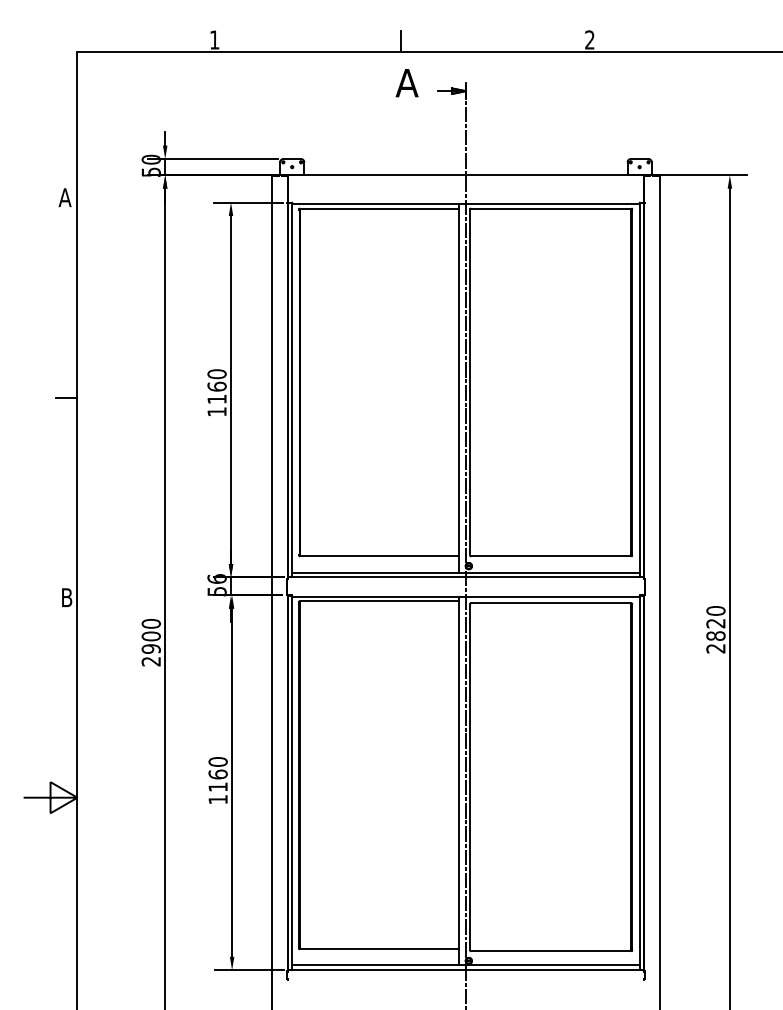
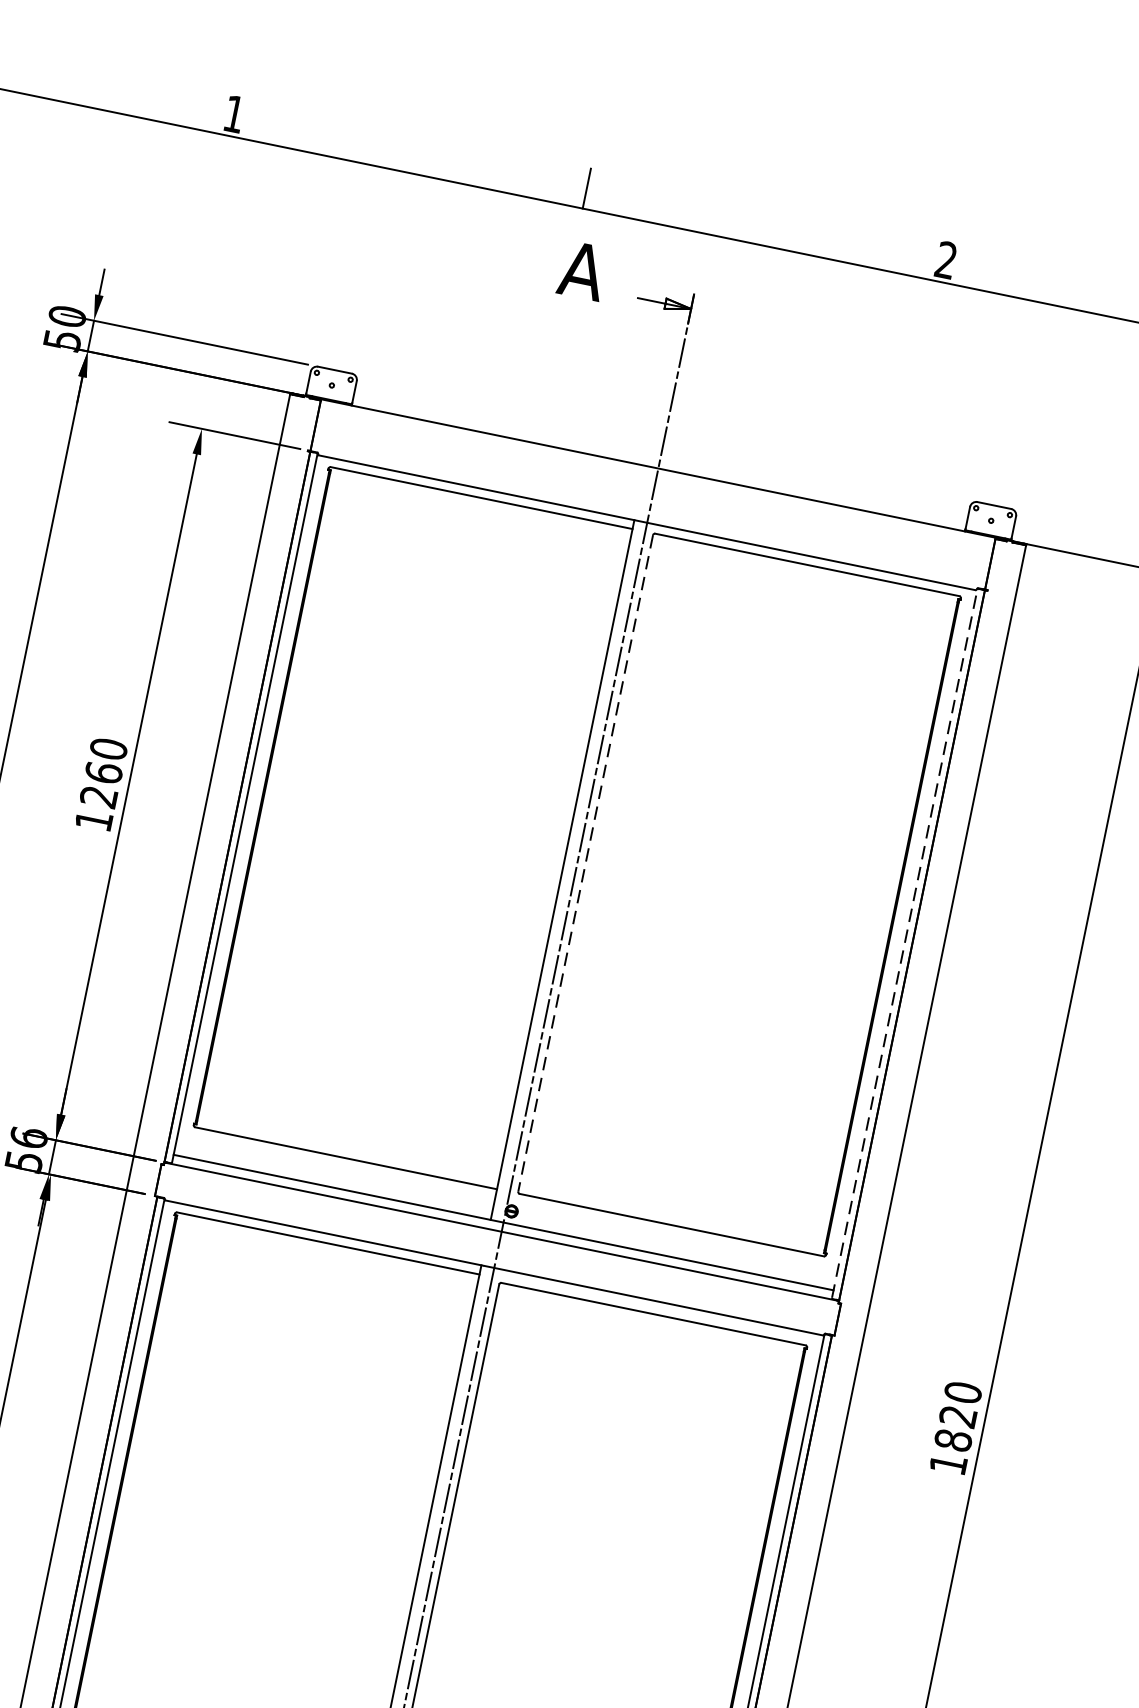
line: (470, 382) -> (586, 863), solid -> dashed
line: (639, 389) -> (904, 942), solid -> dashed
text: (216, 399) -> (97, 796), 1160 -> 1260
text: (715, 648) -> (947, 1463), 2820 -> 1820

